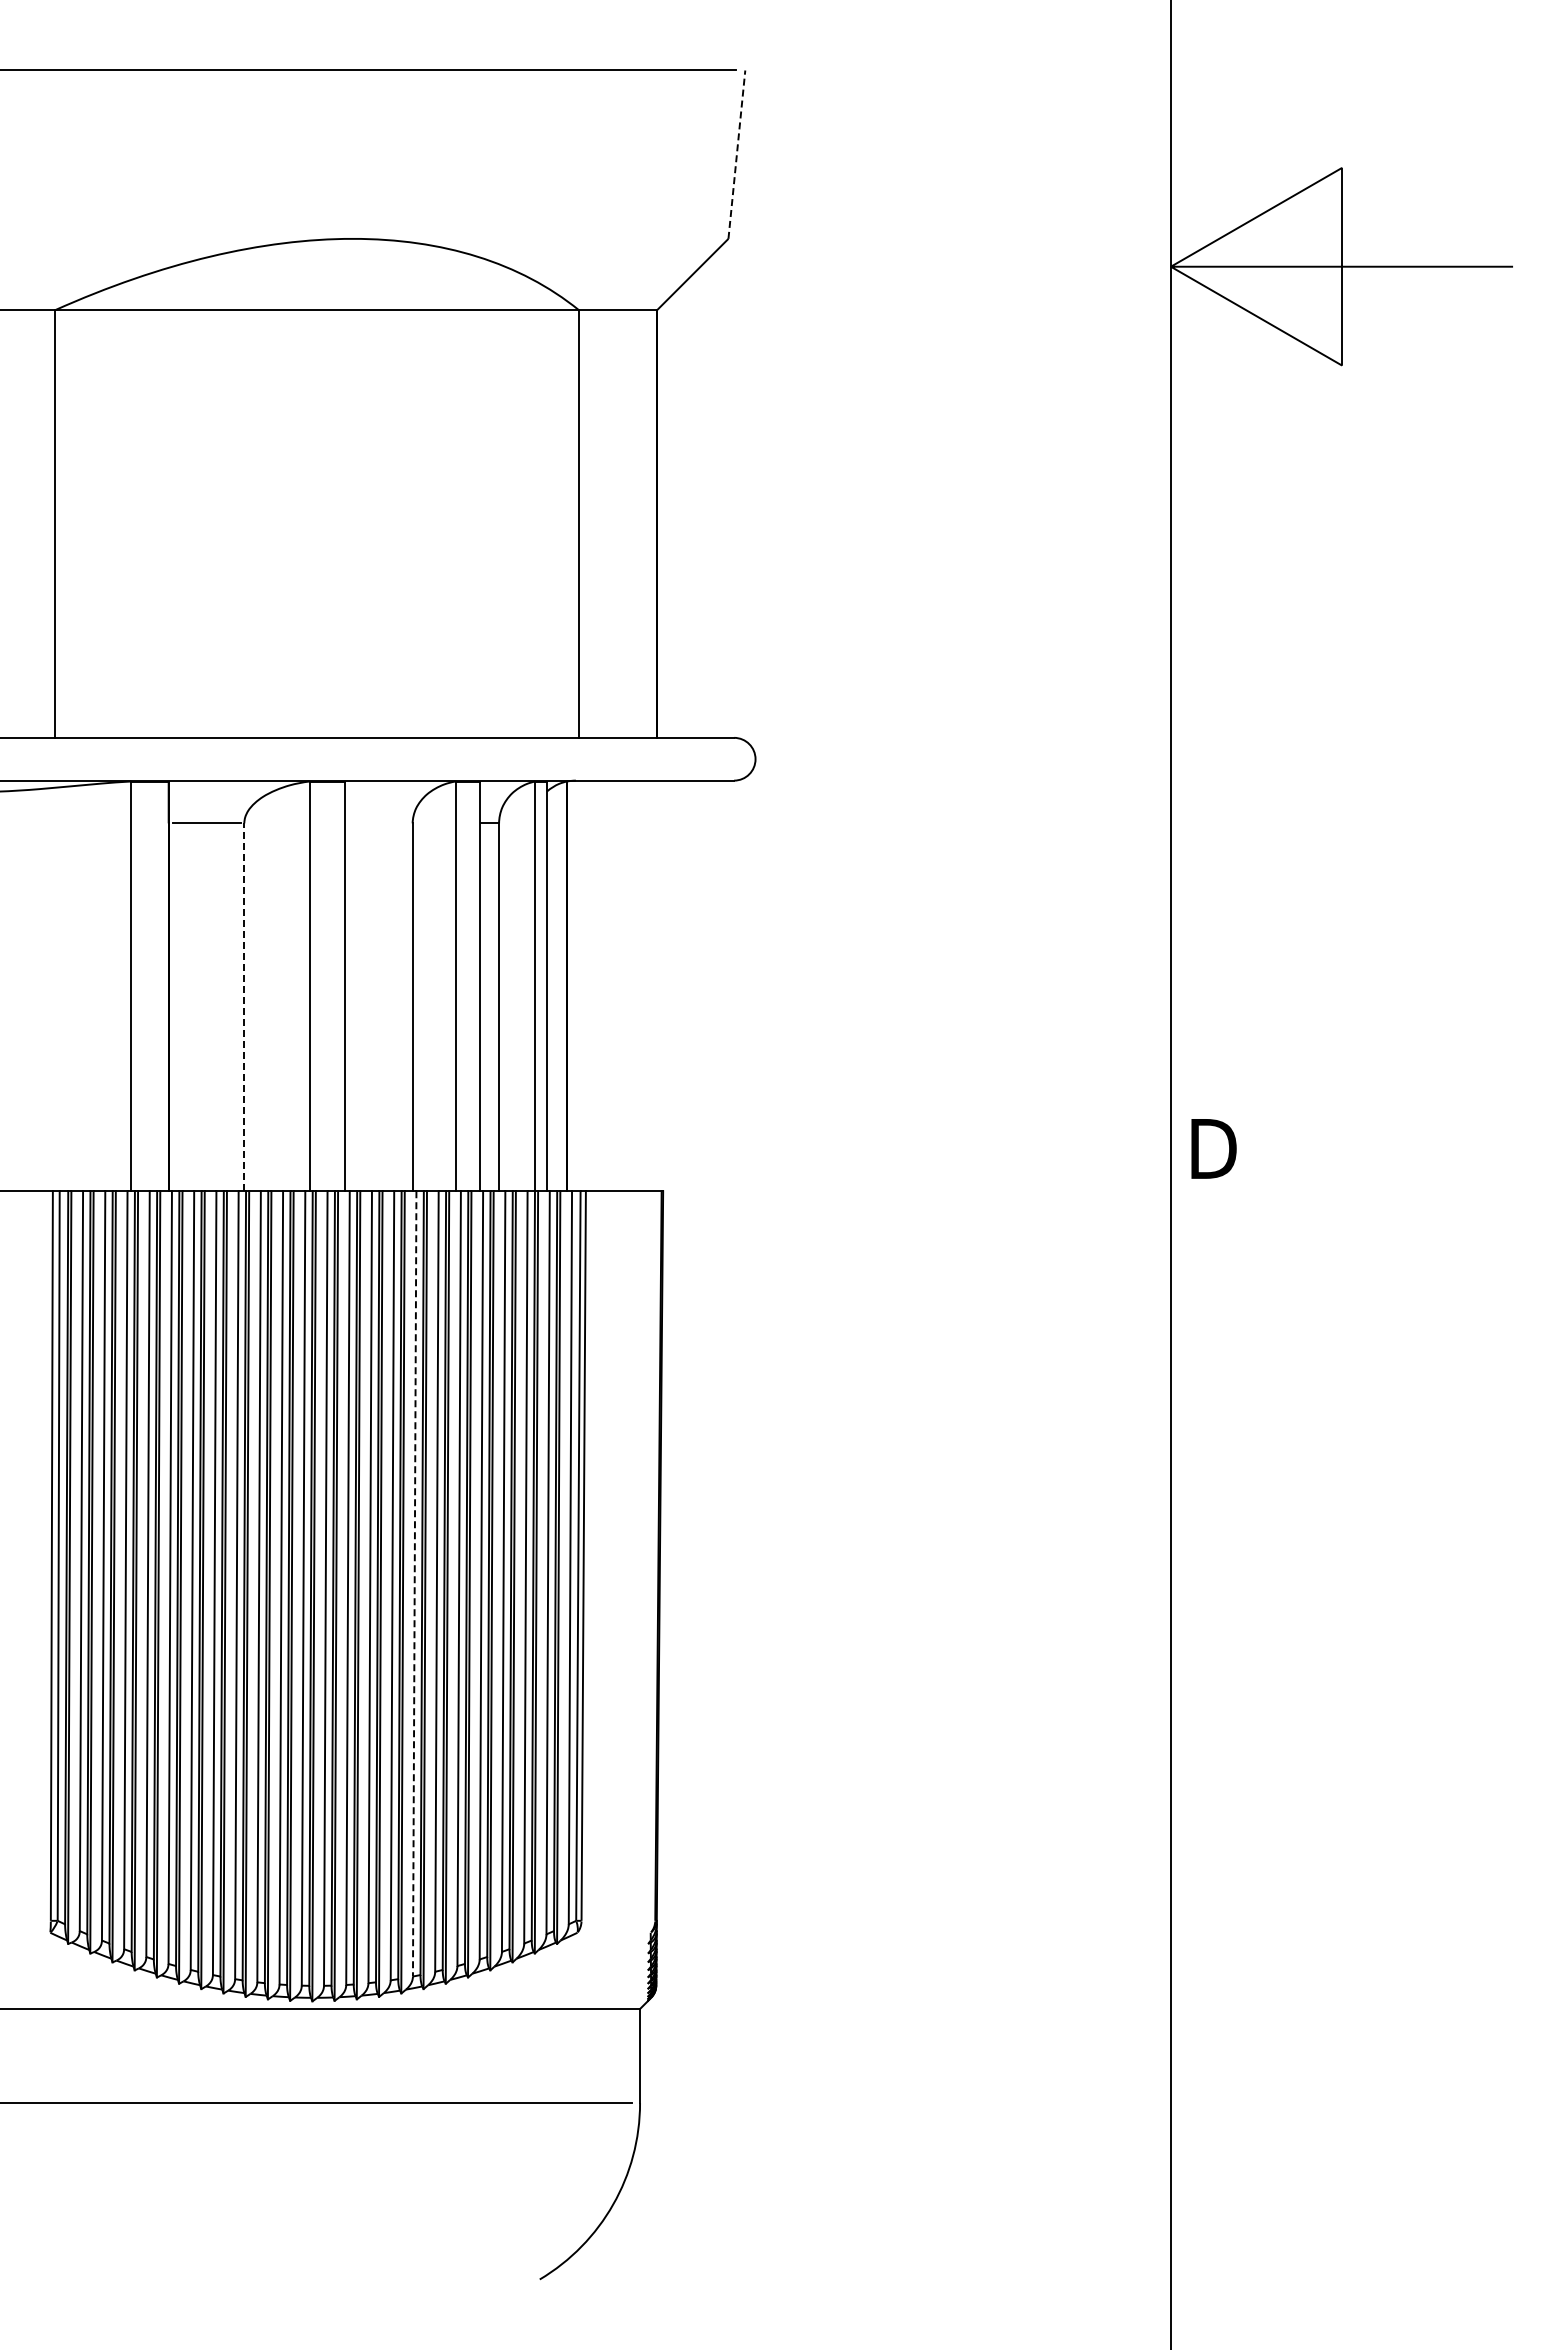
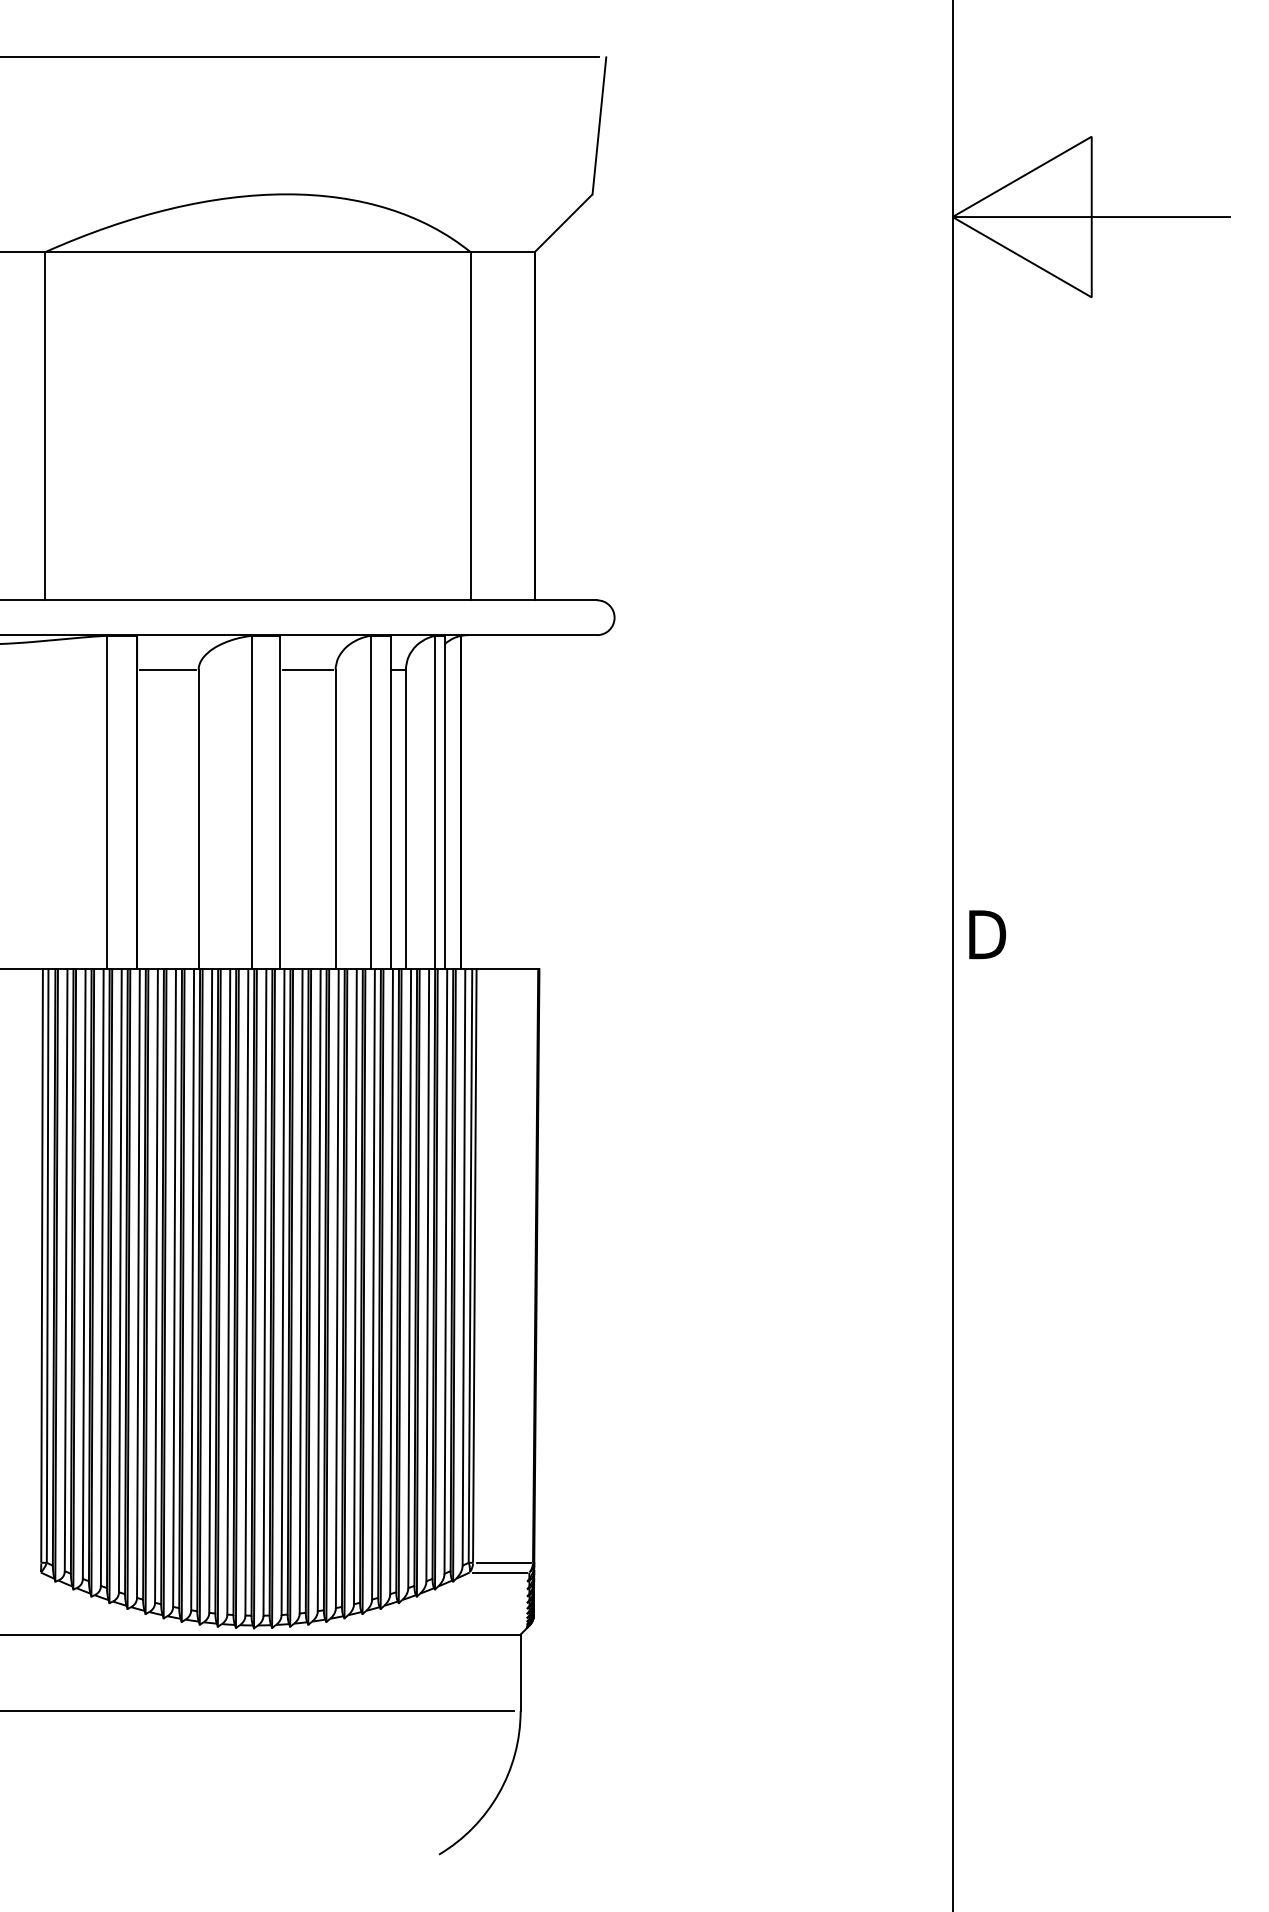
line: (736, 154) -> (599, 125), dashed -> solid
line: (378, 823) -> (307, 670), added
line: (244, 1007) -> (198, 819), dashed -> solid
line: (414, 1583) -> (337, 1288), dashed -> solid
line: (618, 1920) -> (503, 1562), added
line: (614, 1932) -> (499, 1572), added

